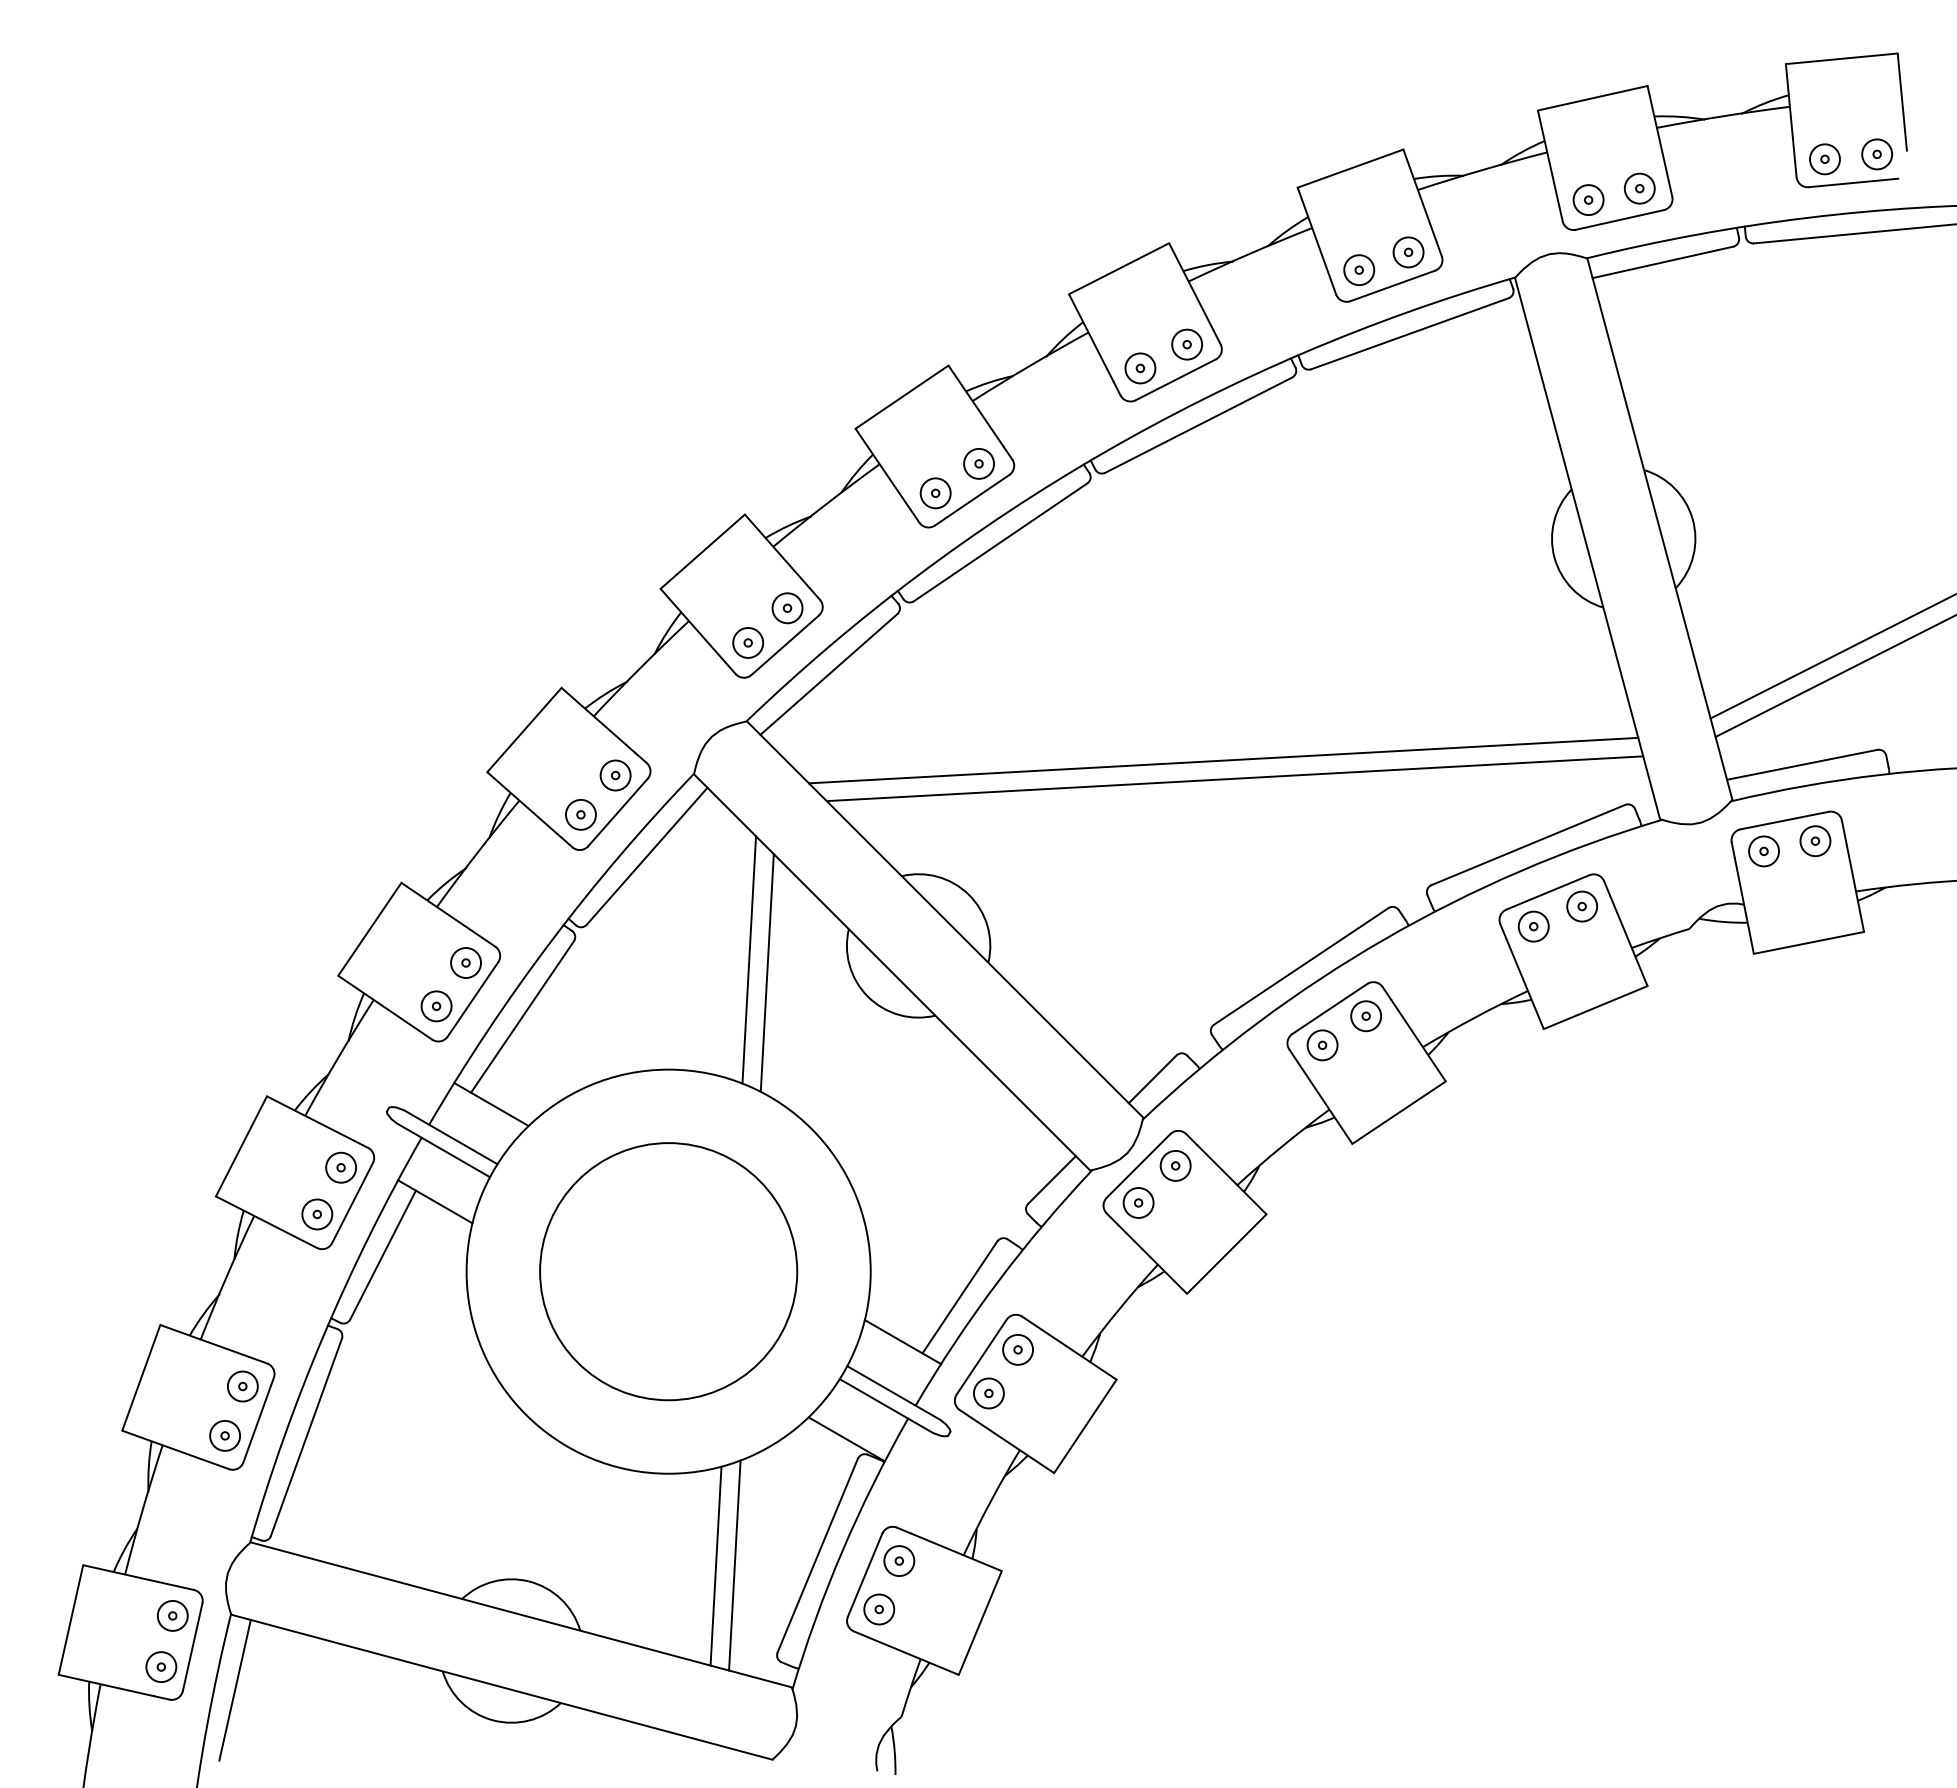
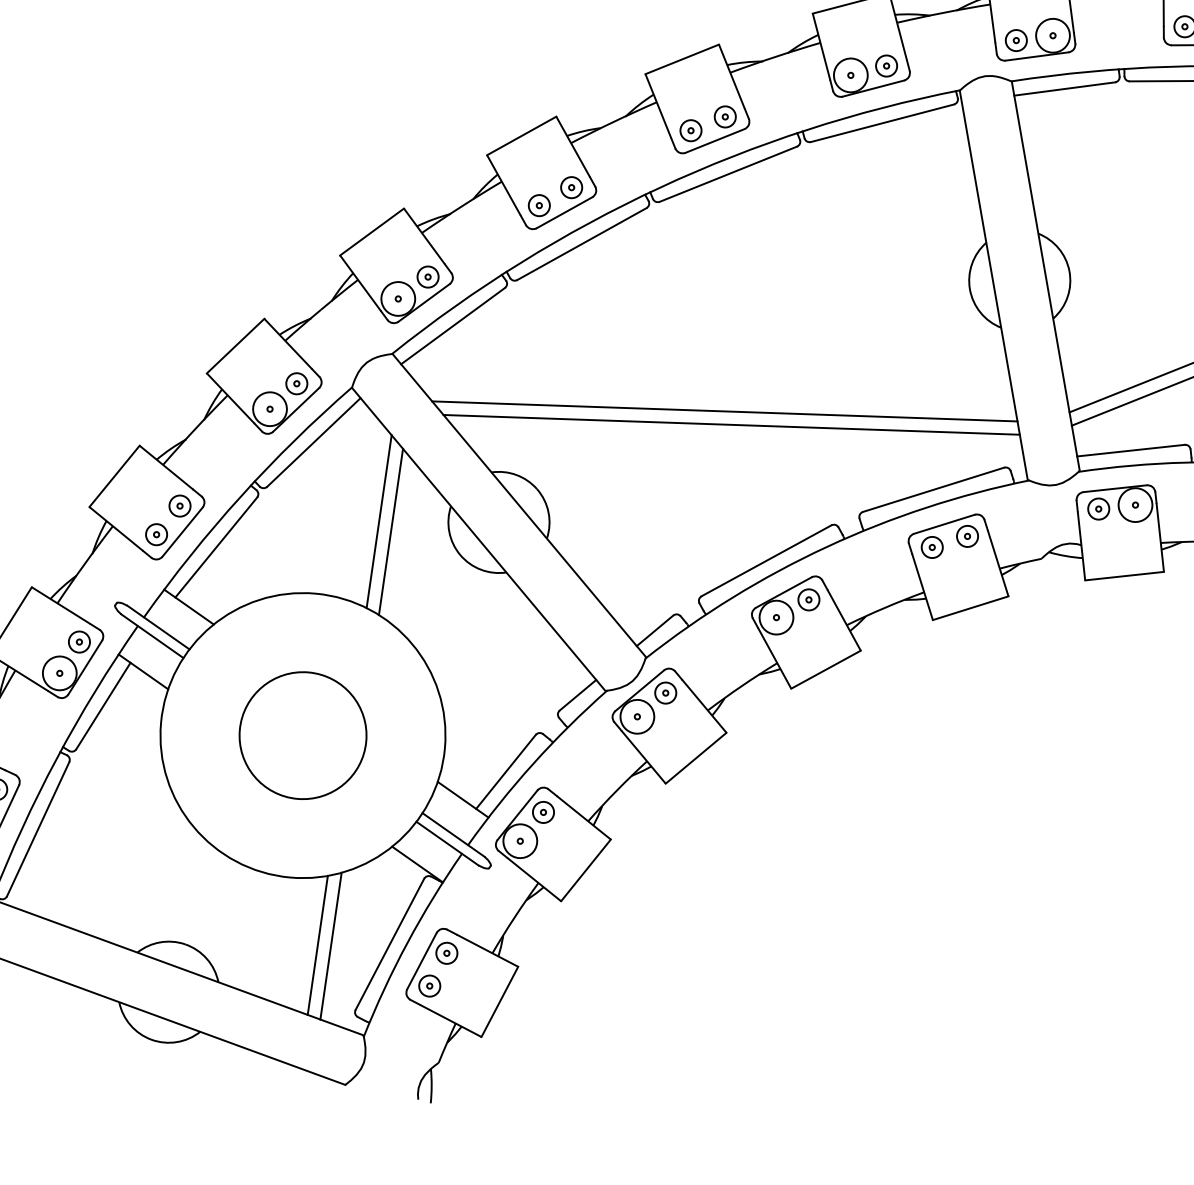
circle: (1639, 188) -> (1052, 35), size x1.6
circle: (1359, 270) -> (851, 75), size x1.6
circle: (748, 642) -> (398, 298), size x1.6
circle: (580, 814) -> (269, 408), size x1.6
circle: (1815, 841) -> (1135, 505), size x1.6
circle: (1322, 1045) -> (776, 617), size x1.6
circle: (1138, 1202) -> (637, 716), size x1.6
circle: (317, 1214) -> (59, 673), size x1.6
circle: (668, 1271) -> (302, 735), size x0.7
circle: (988, 1393) -> (520, 841), size x1.6

